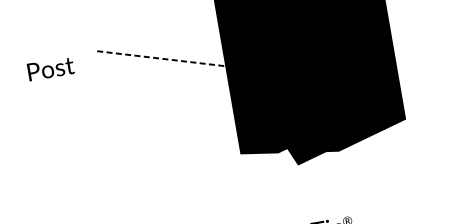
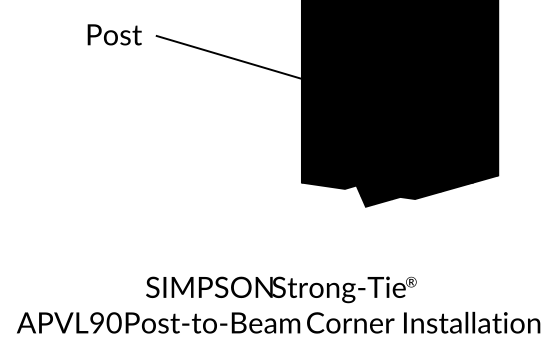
line: (163, 58) -> (230, 57), dashed -> solid
text: (50, 68) -> (114, 34), moved

